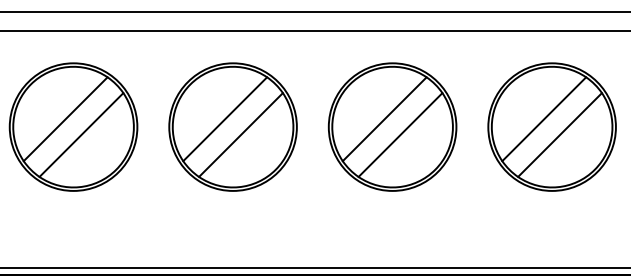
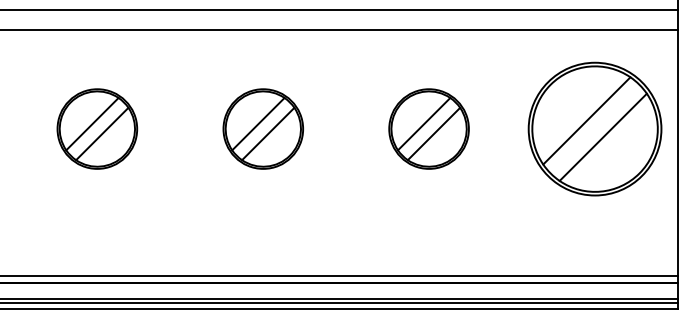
part: (73, 126) -> (97, 128), size x0.6
part: (233, 126) -> (263, 128), size x0.6
part: (391, 126) -> (428, 128), size x0.6

